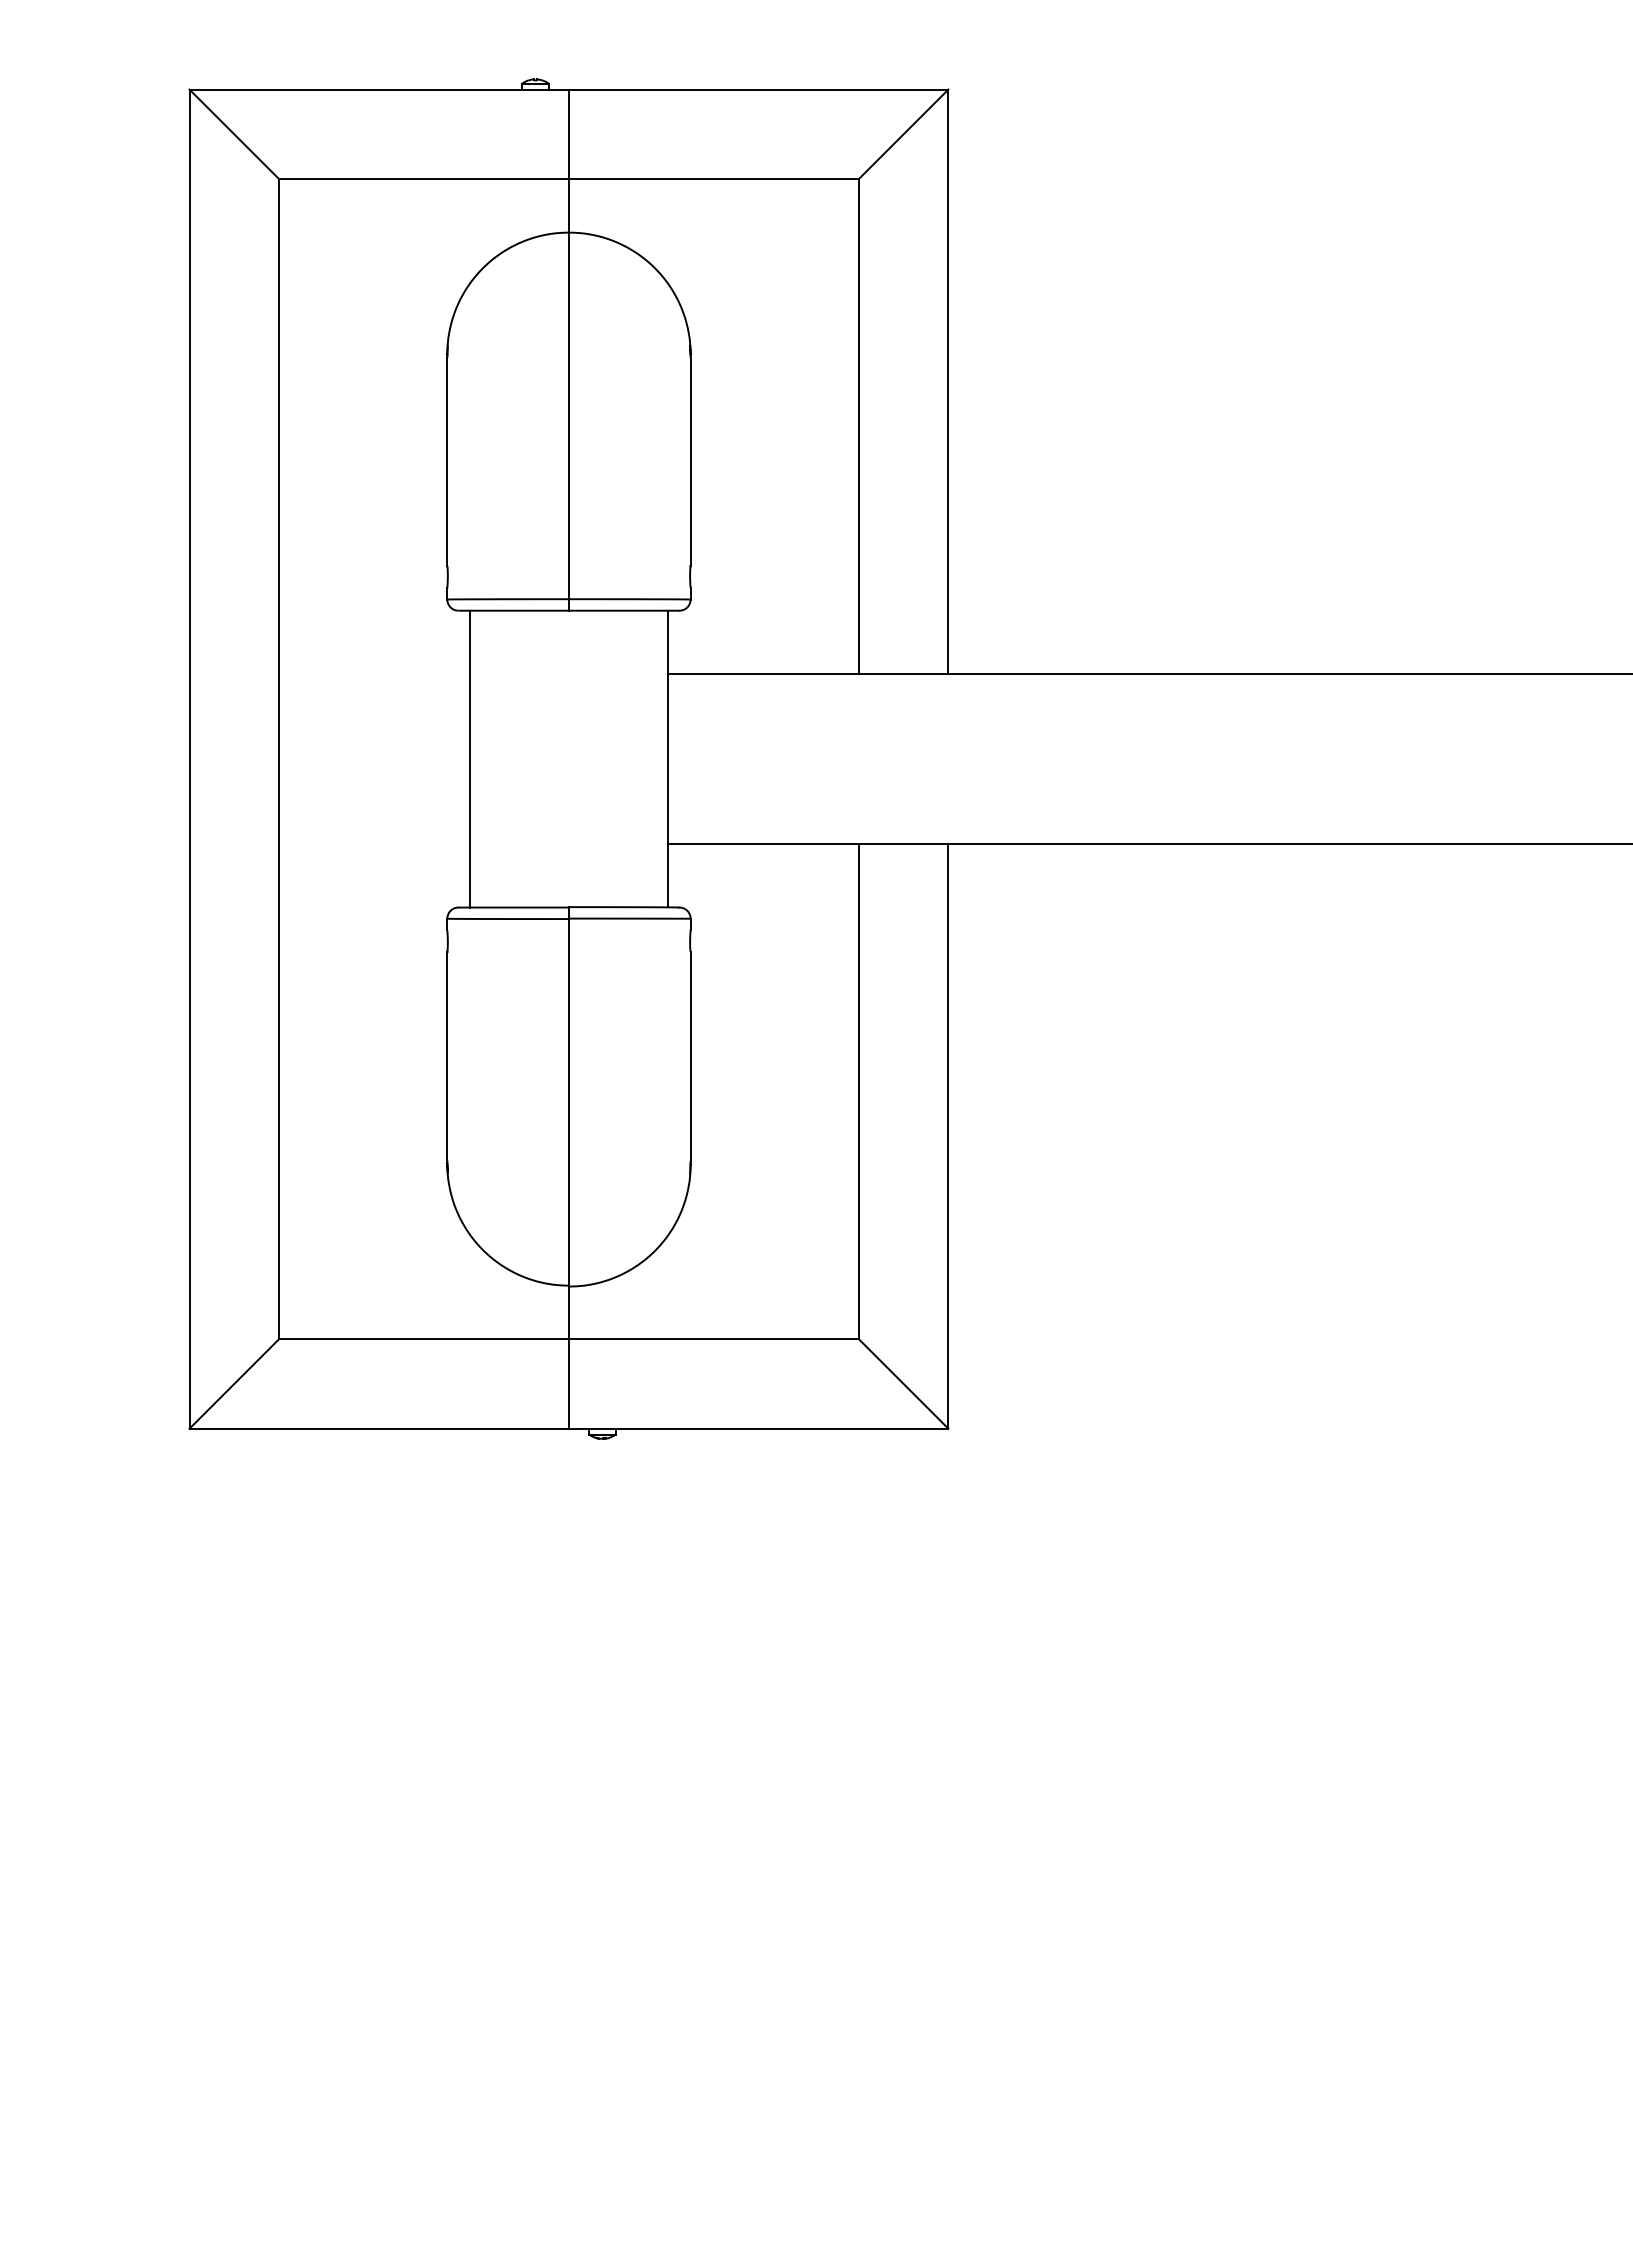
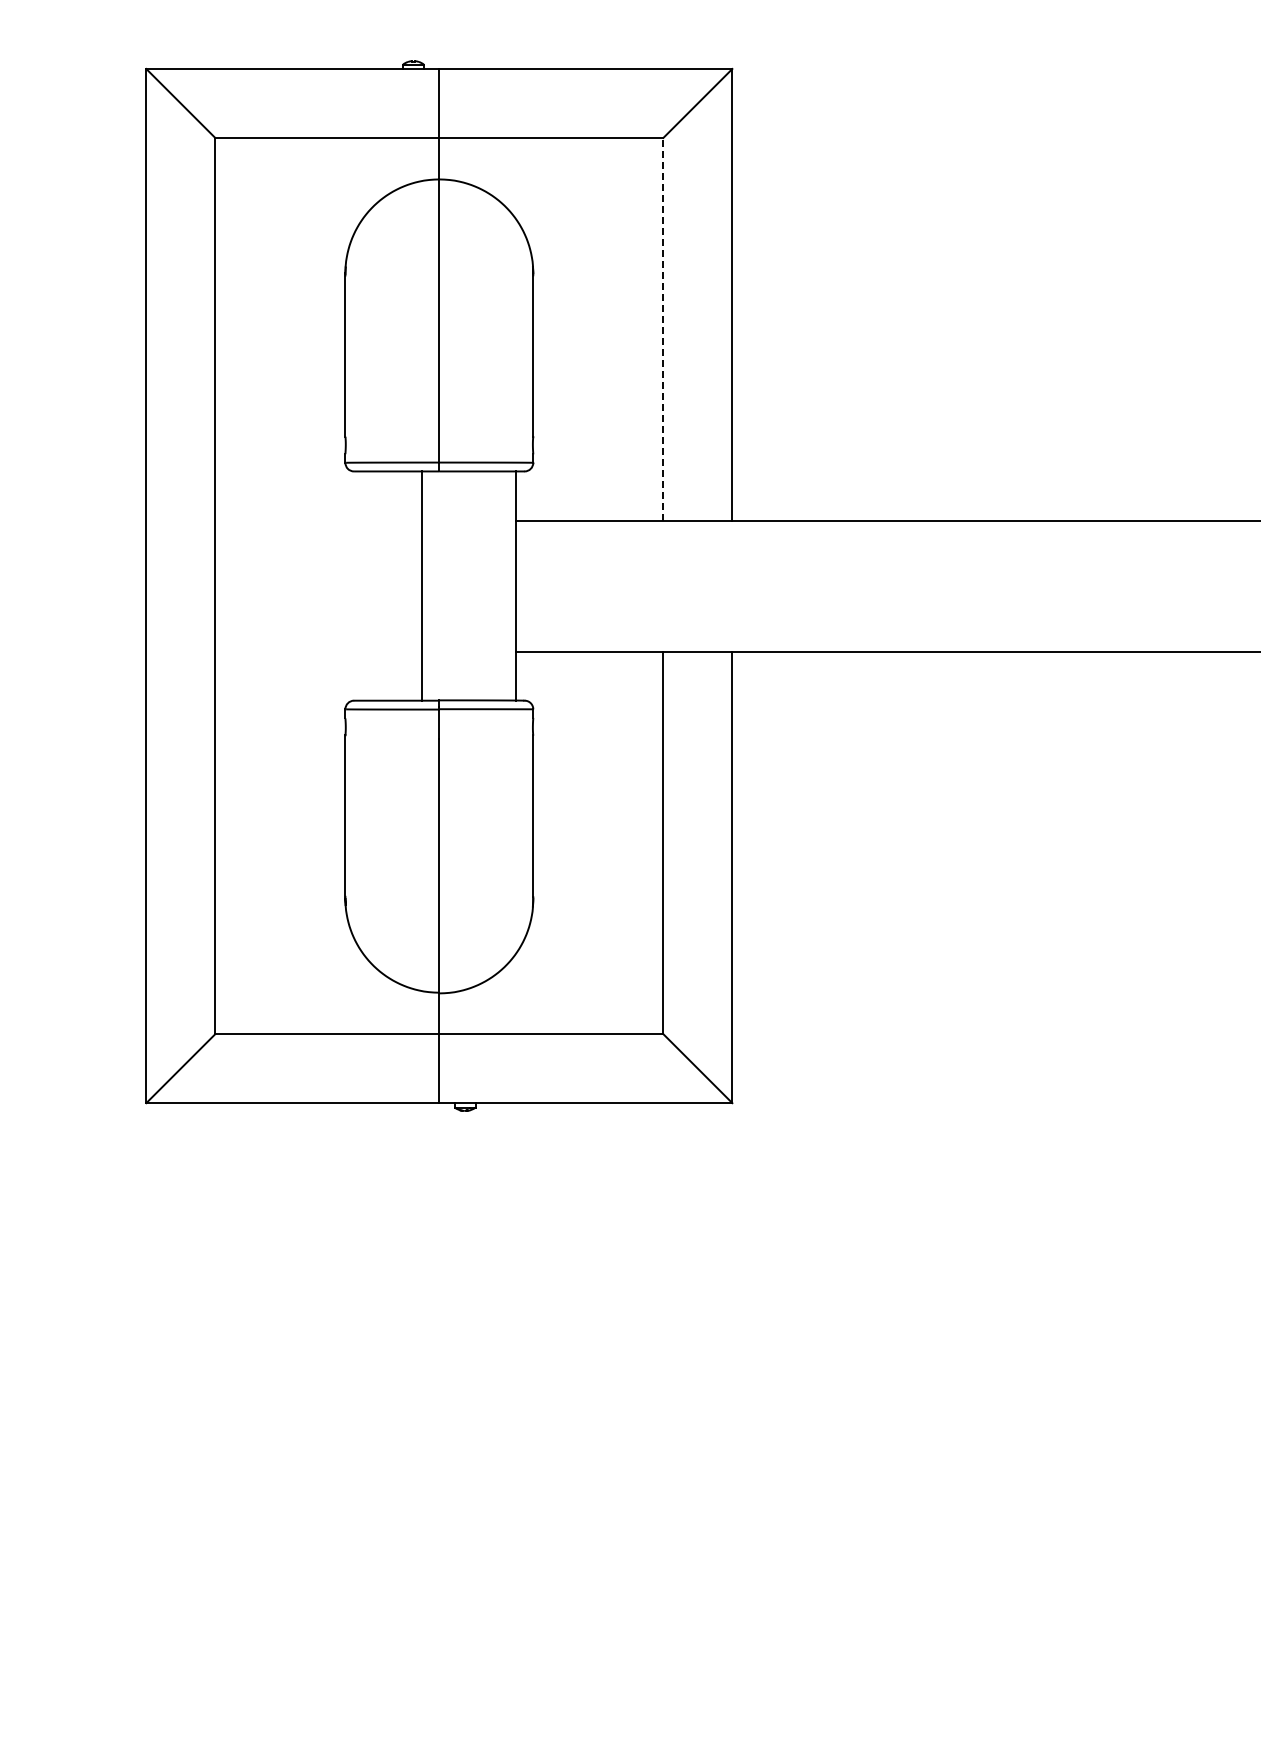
line: (859, 425) -> (663, 328), solid -> dashed
line: (469, 758) -> (421, 585), moved

